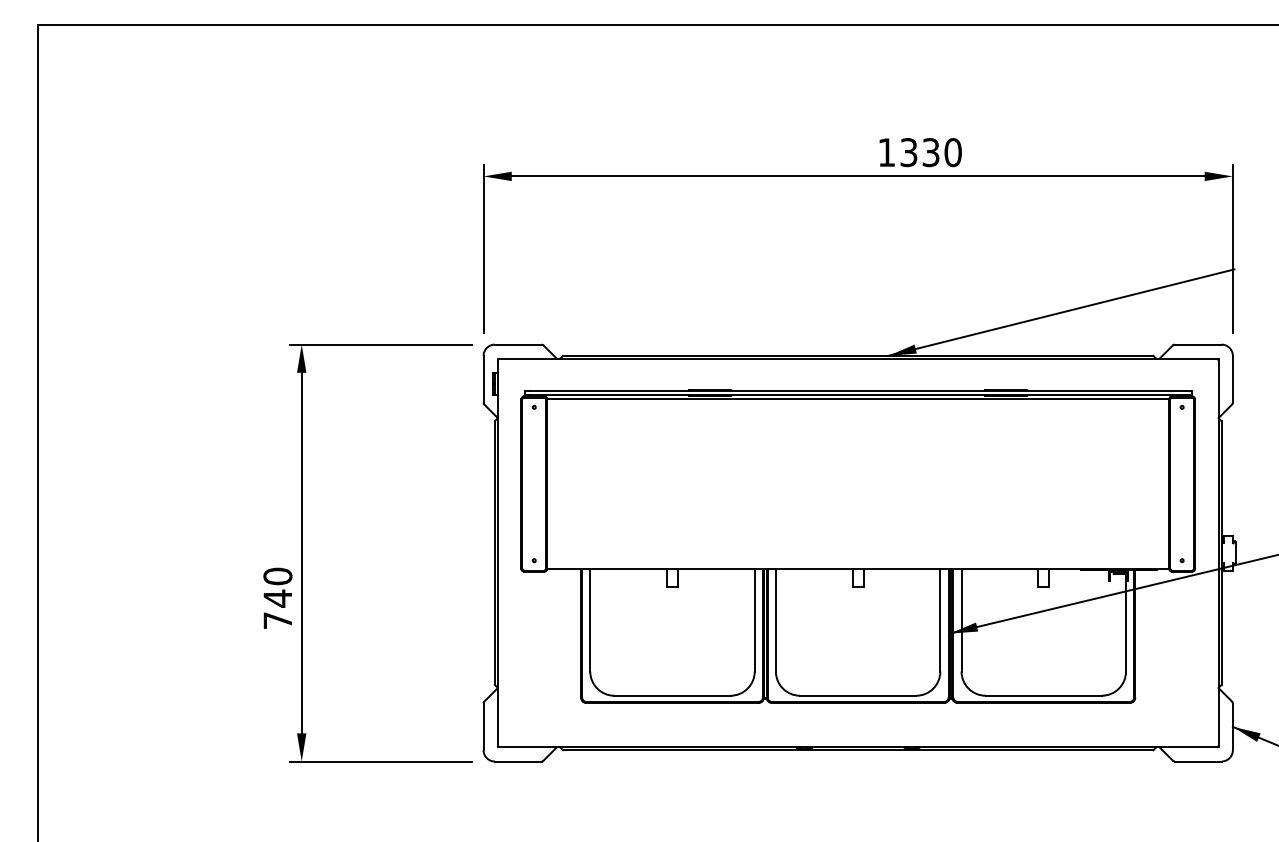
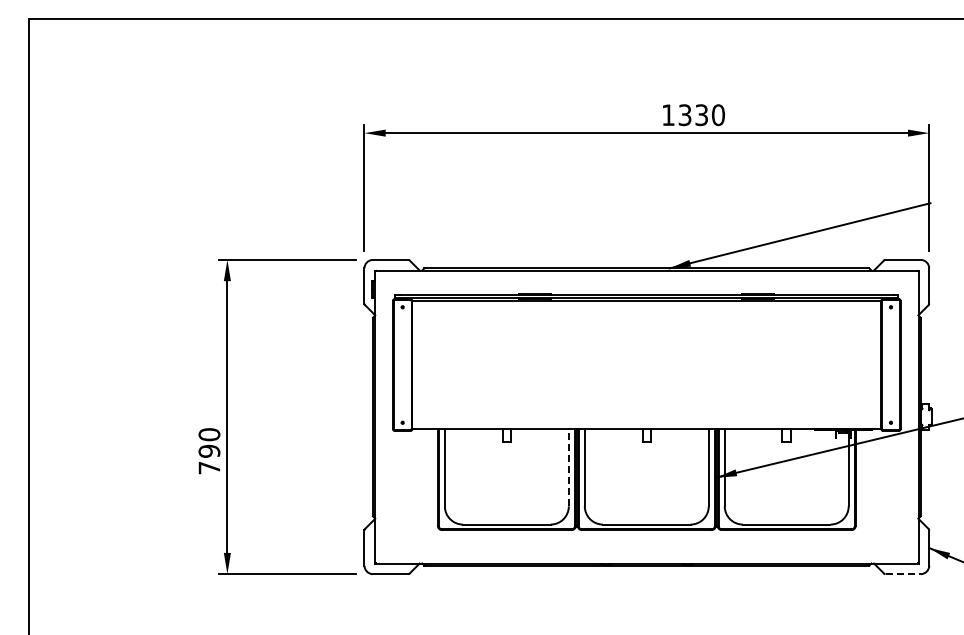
text: (277, 598) -> (209, 451), 740 -> 790
line: (754, 620) -> (568, 467), solid -> dashed
line: (1198, 761) -> (903, 574), solid -> dashed

